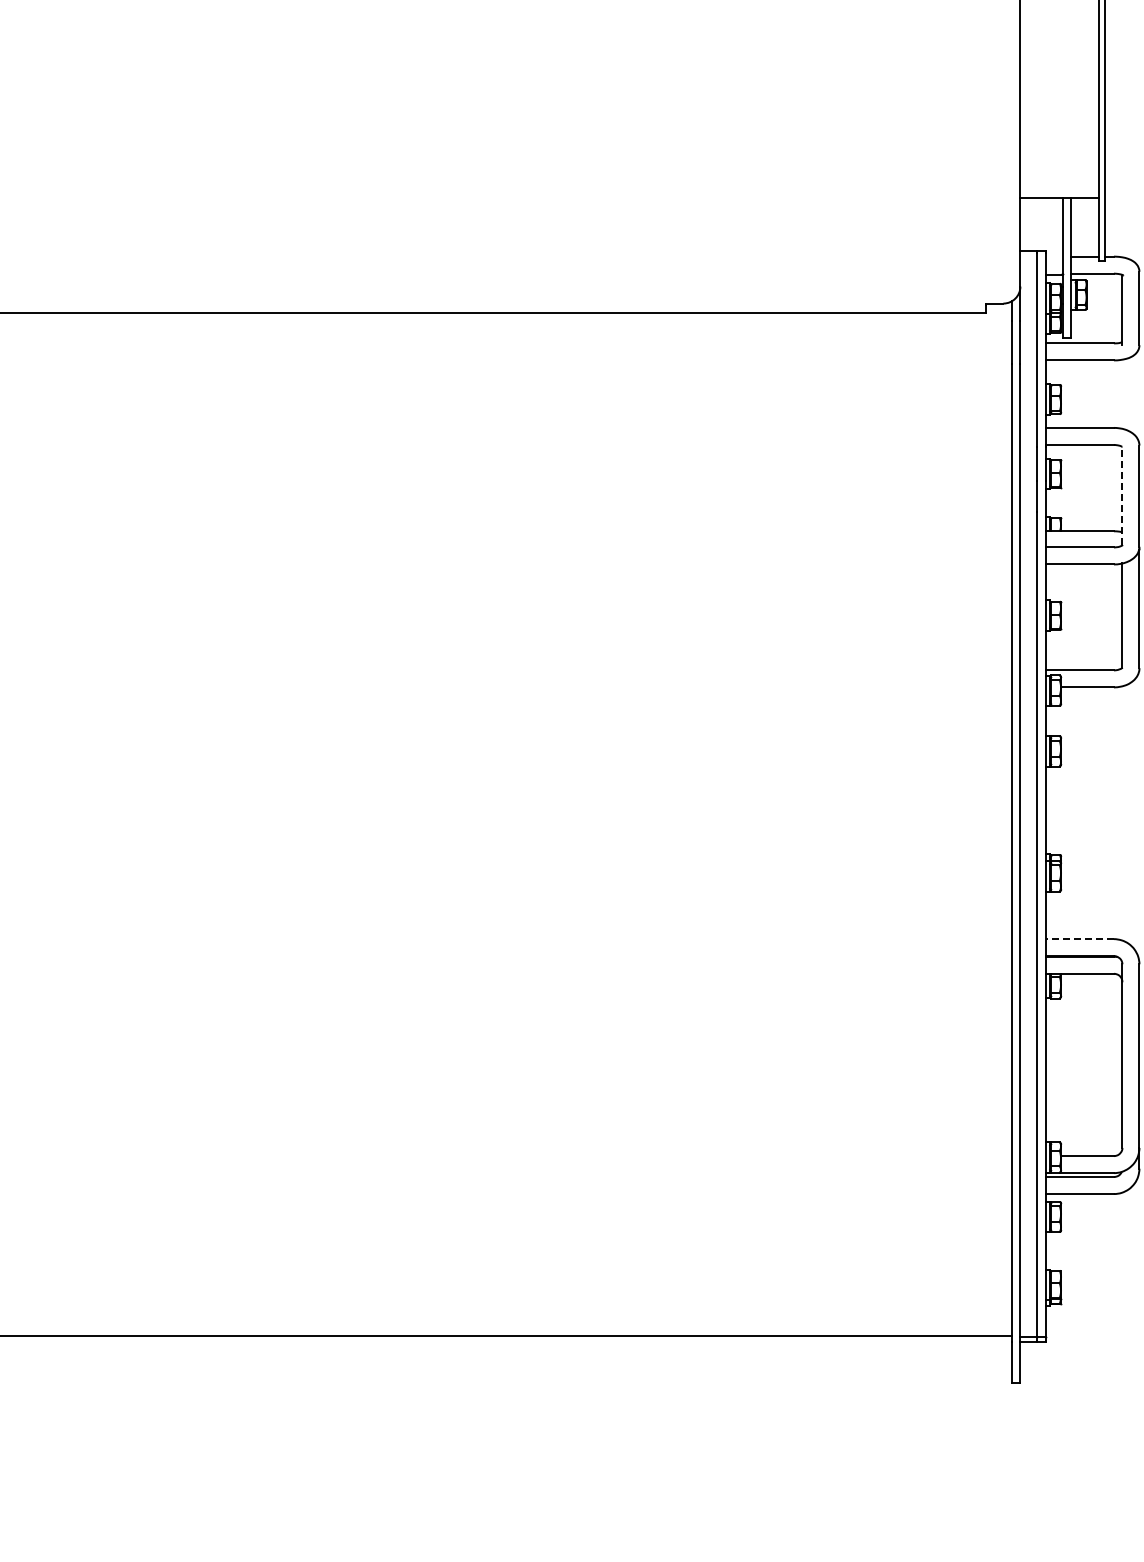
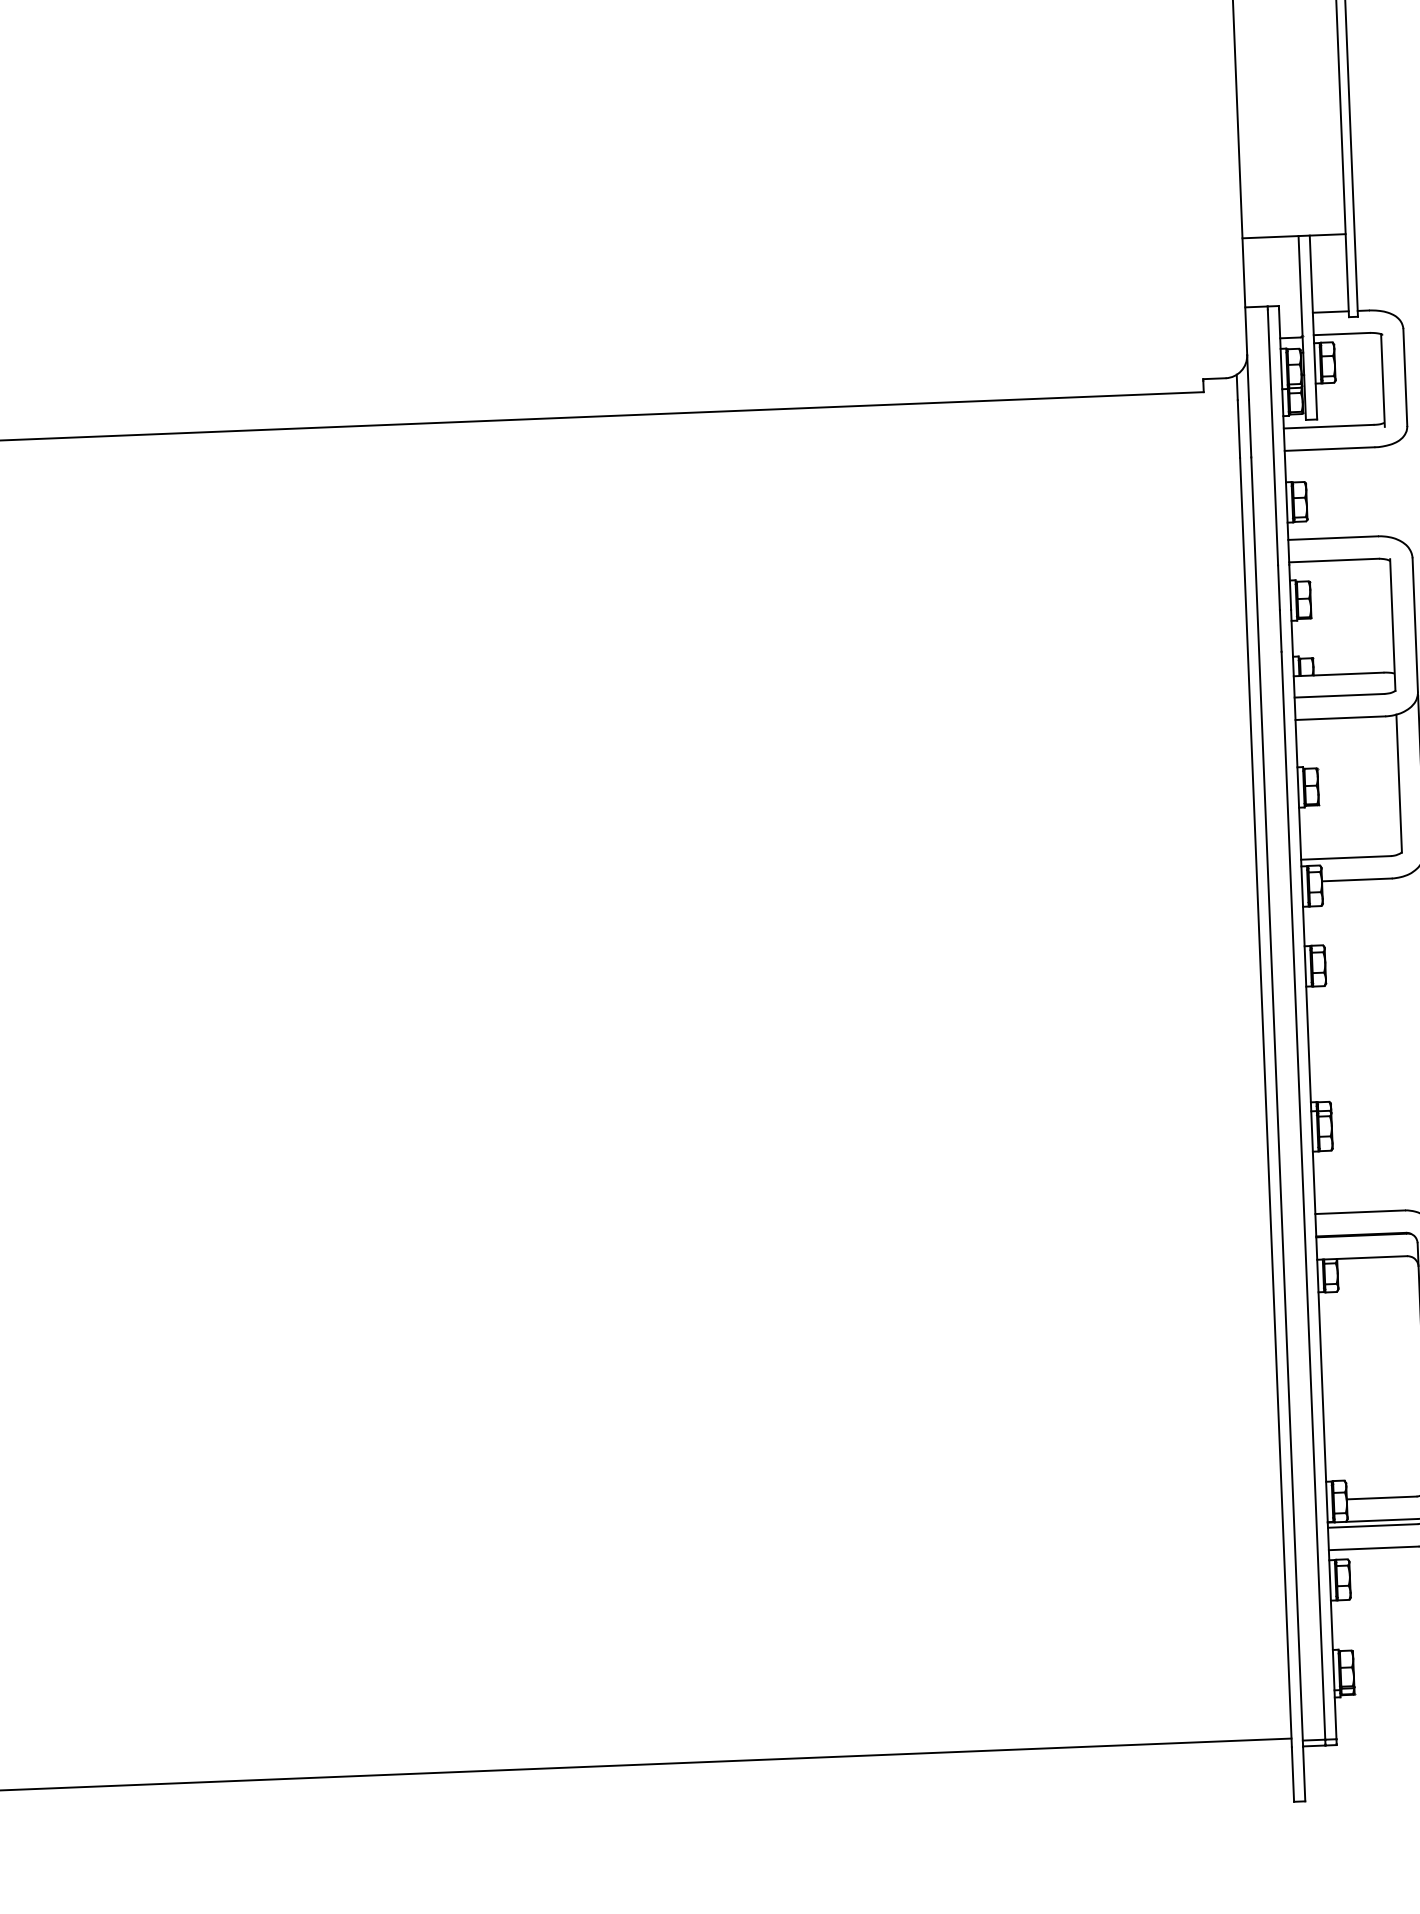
line: (1122, 495) -> (1392, 625), dashed -> solid
line: (1079, 939) -> (1359, 1212), dashed -> solid

